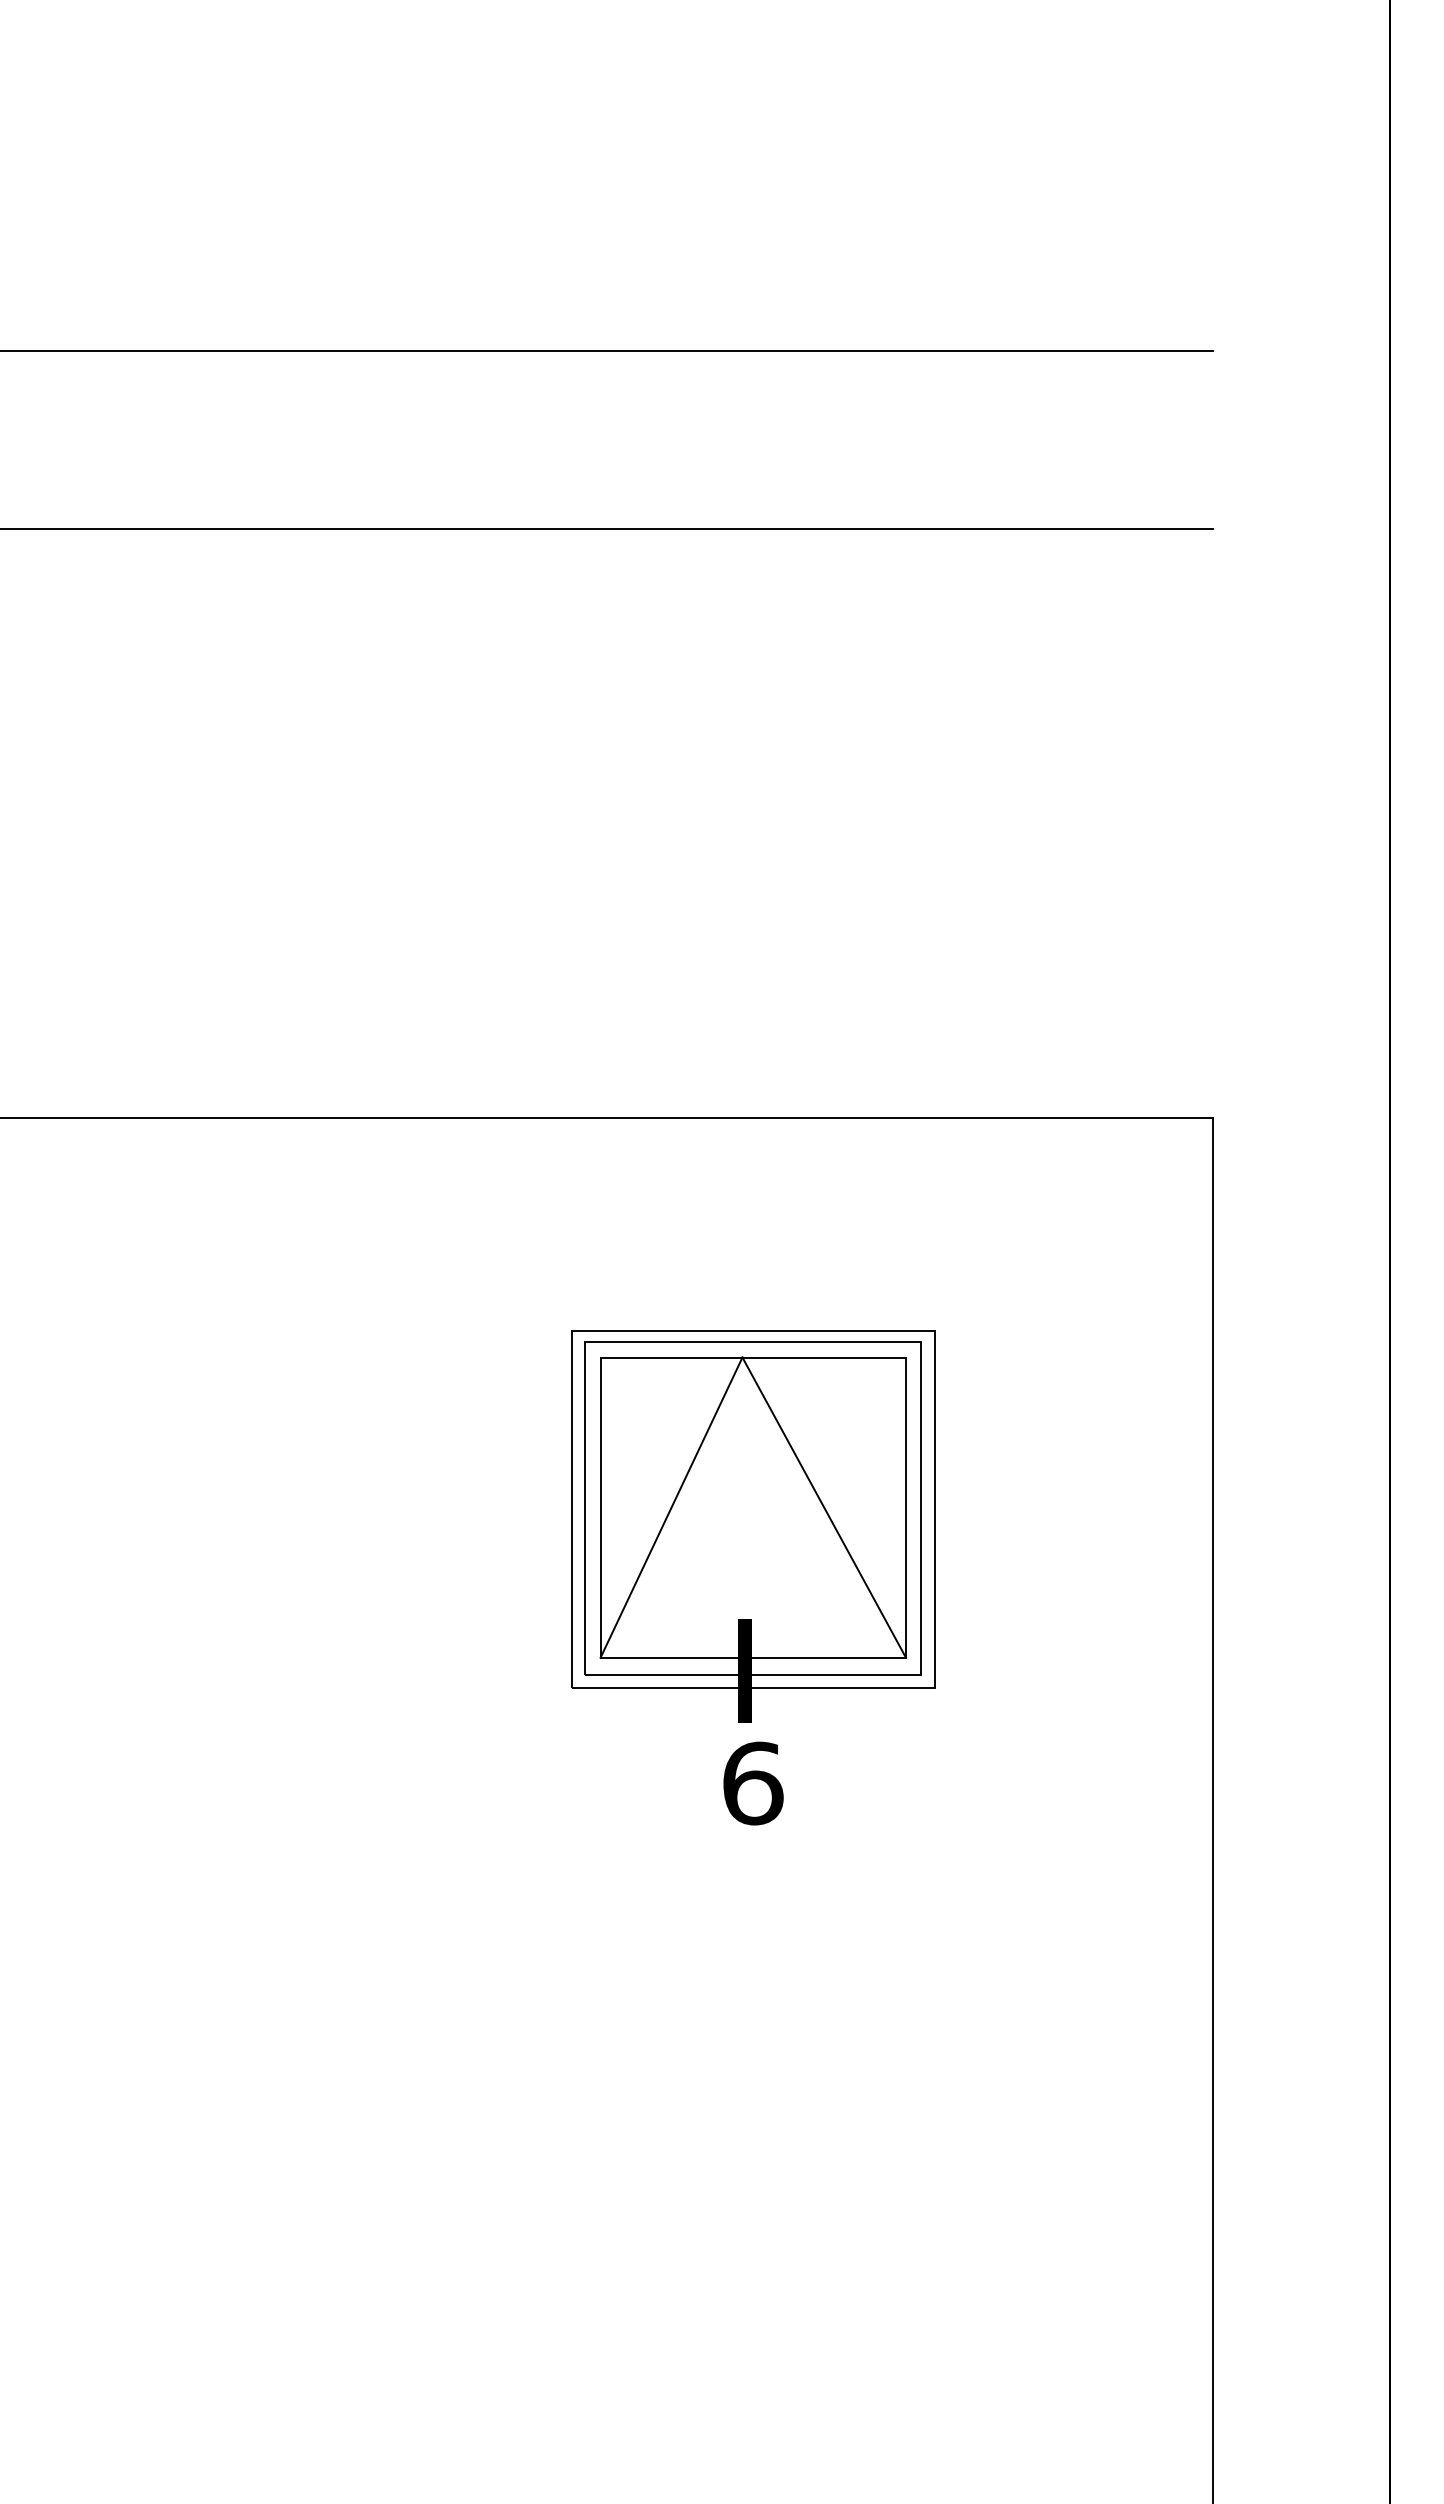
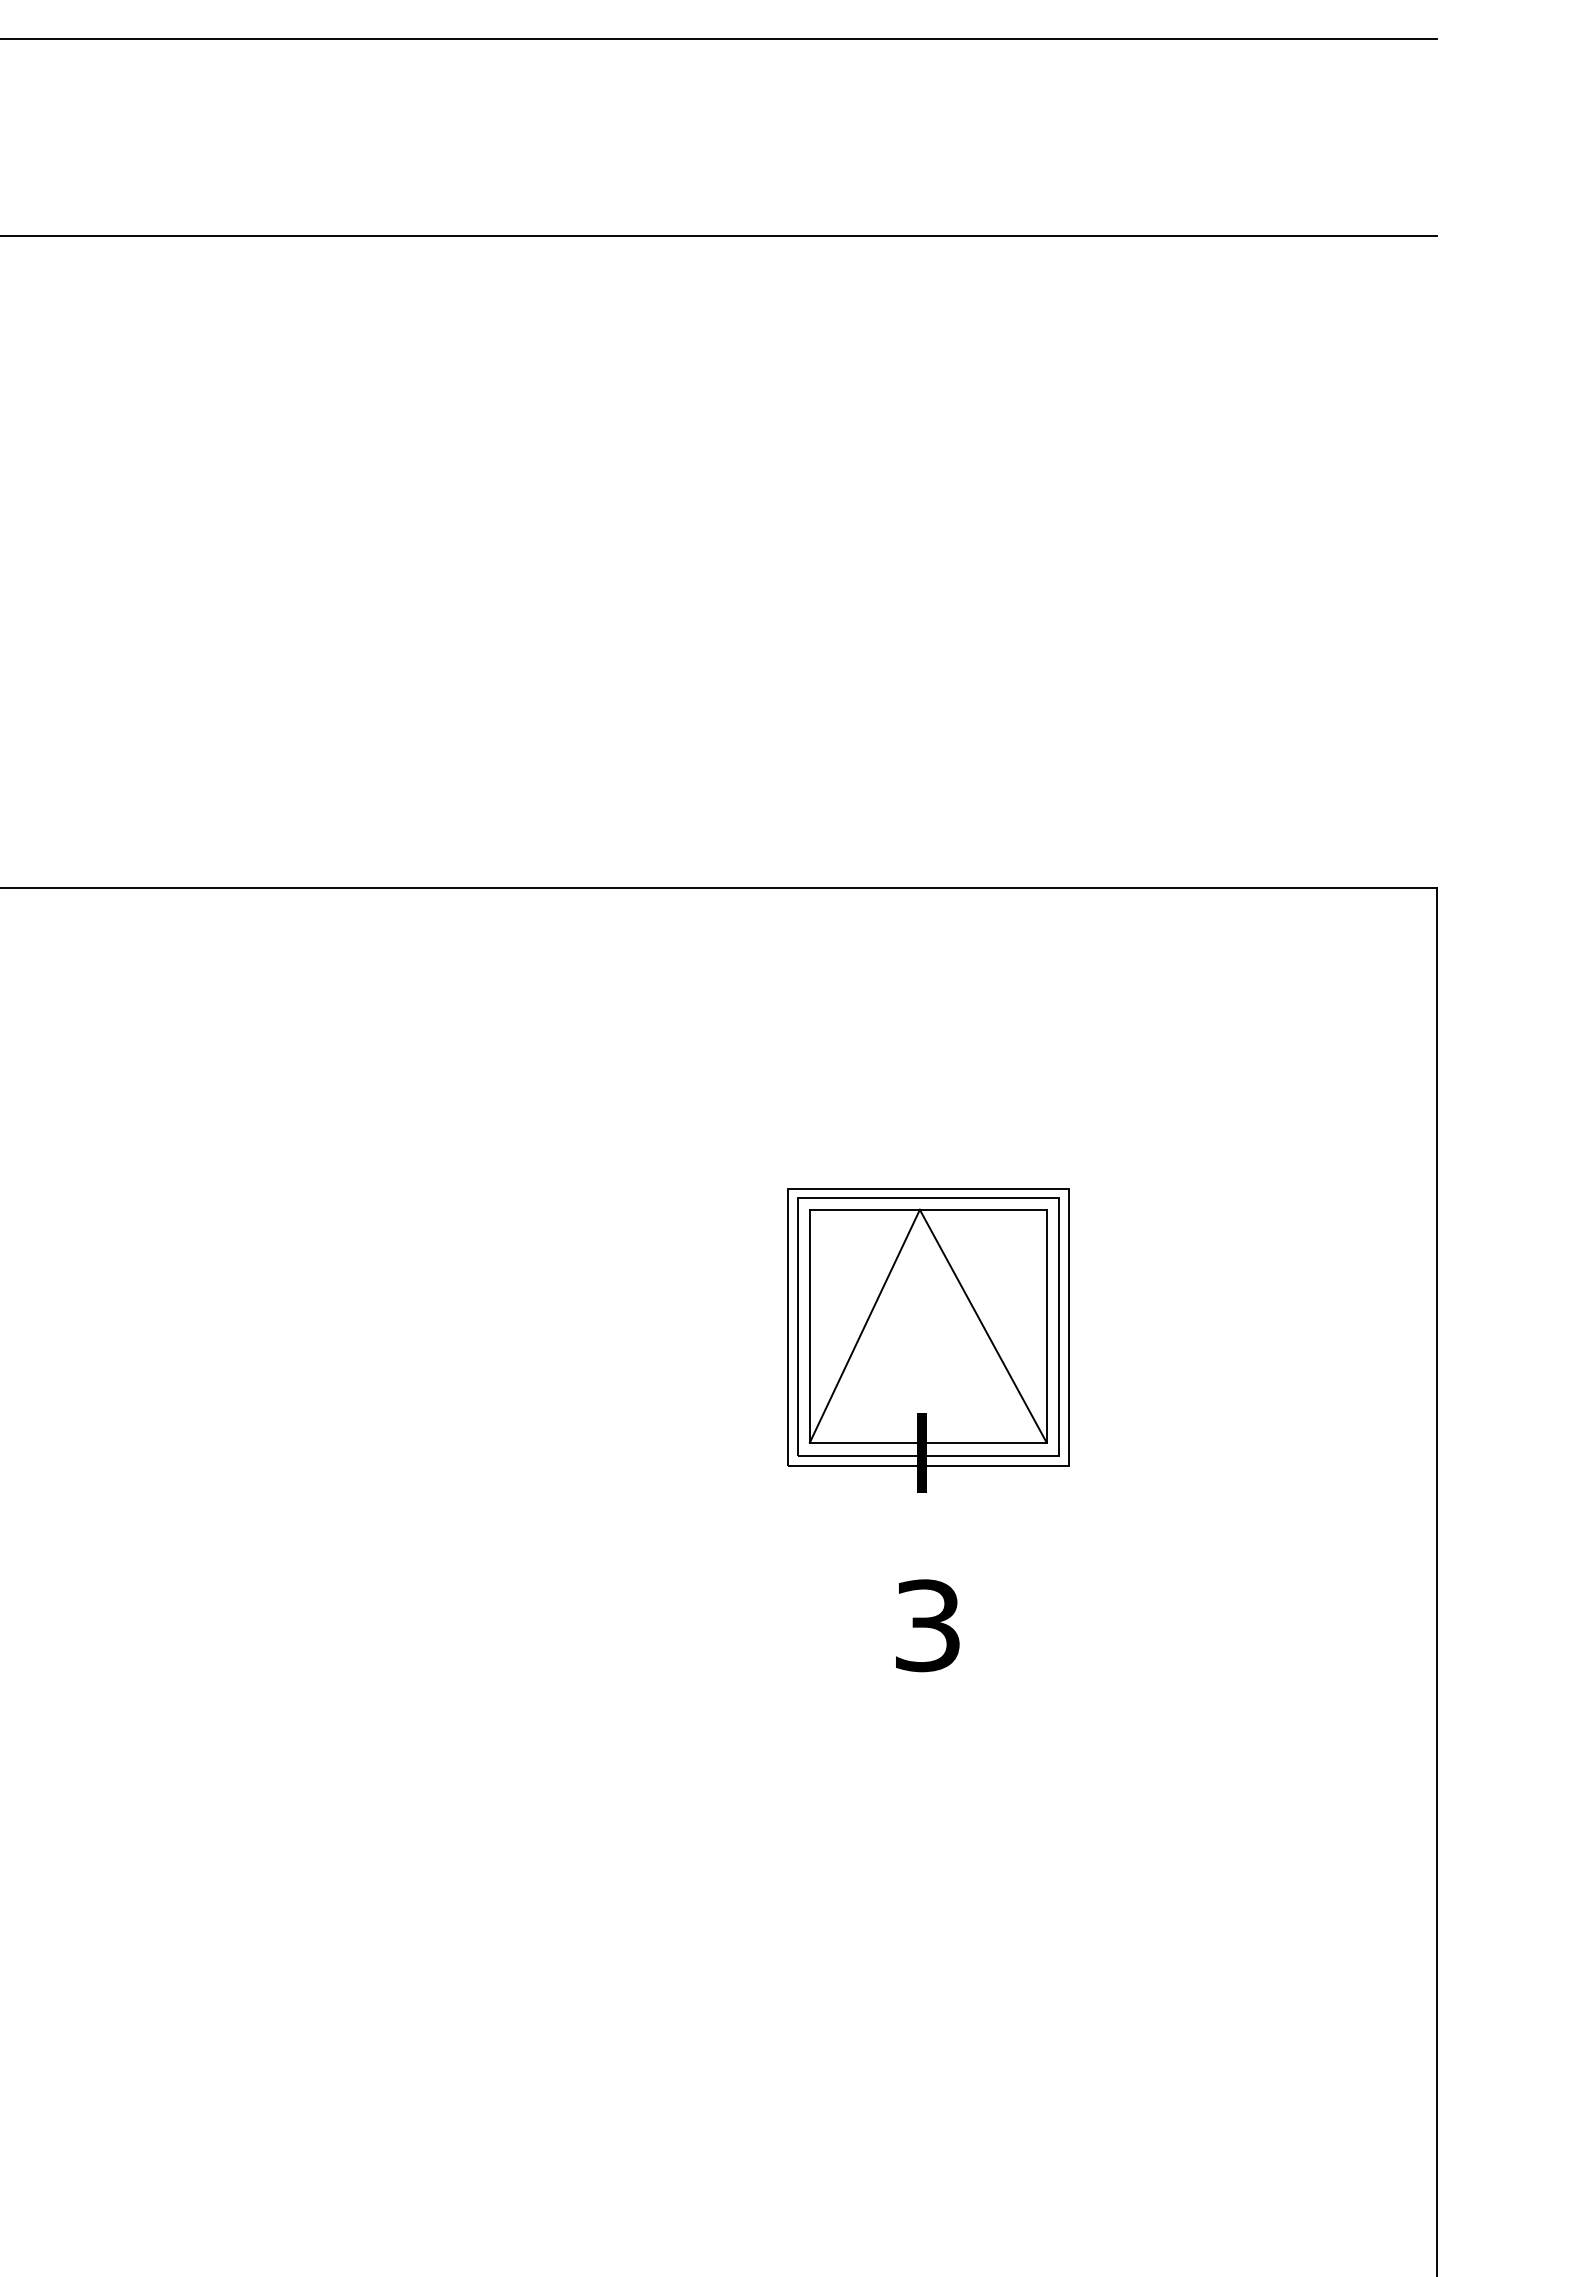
part: (753, 1526) -> (928, 1340), size x0.7
text: (753, 1783) -> (928, 1625), 6 -> 3

